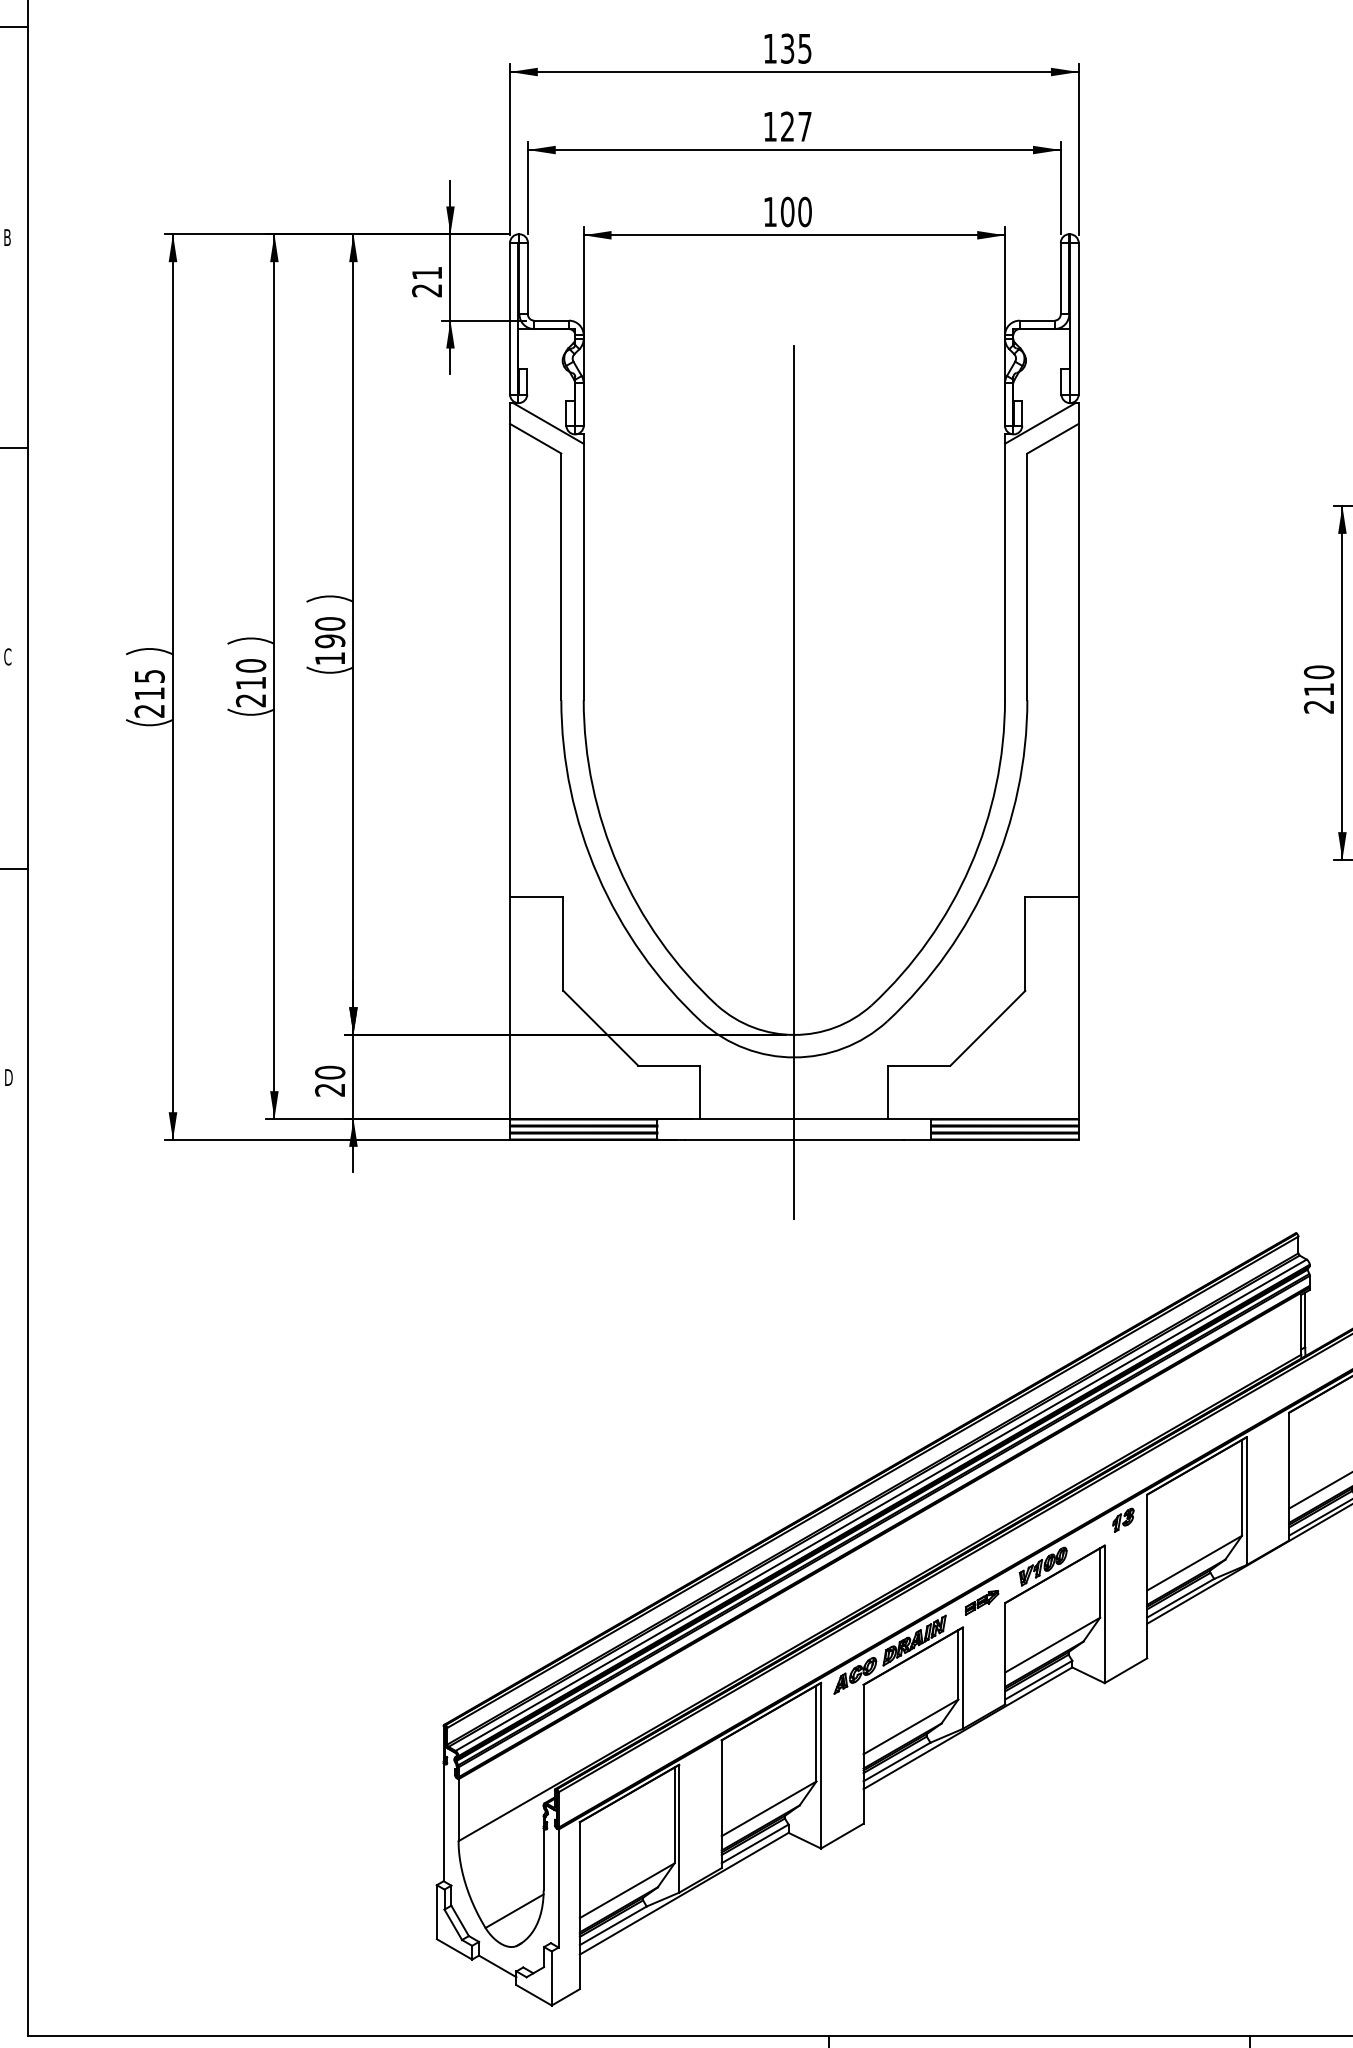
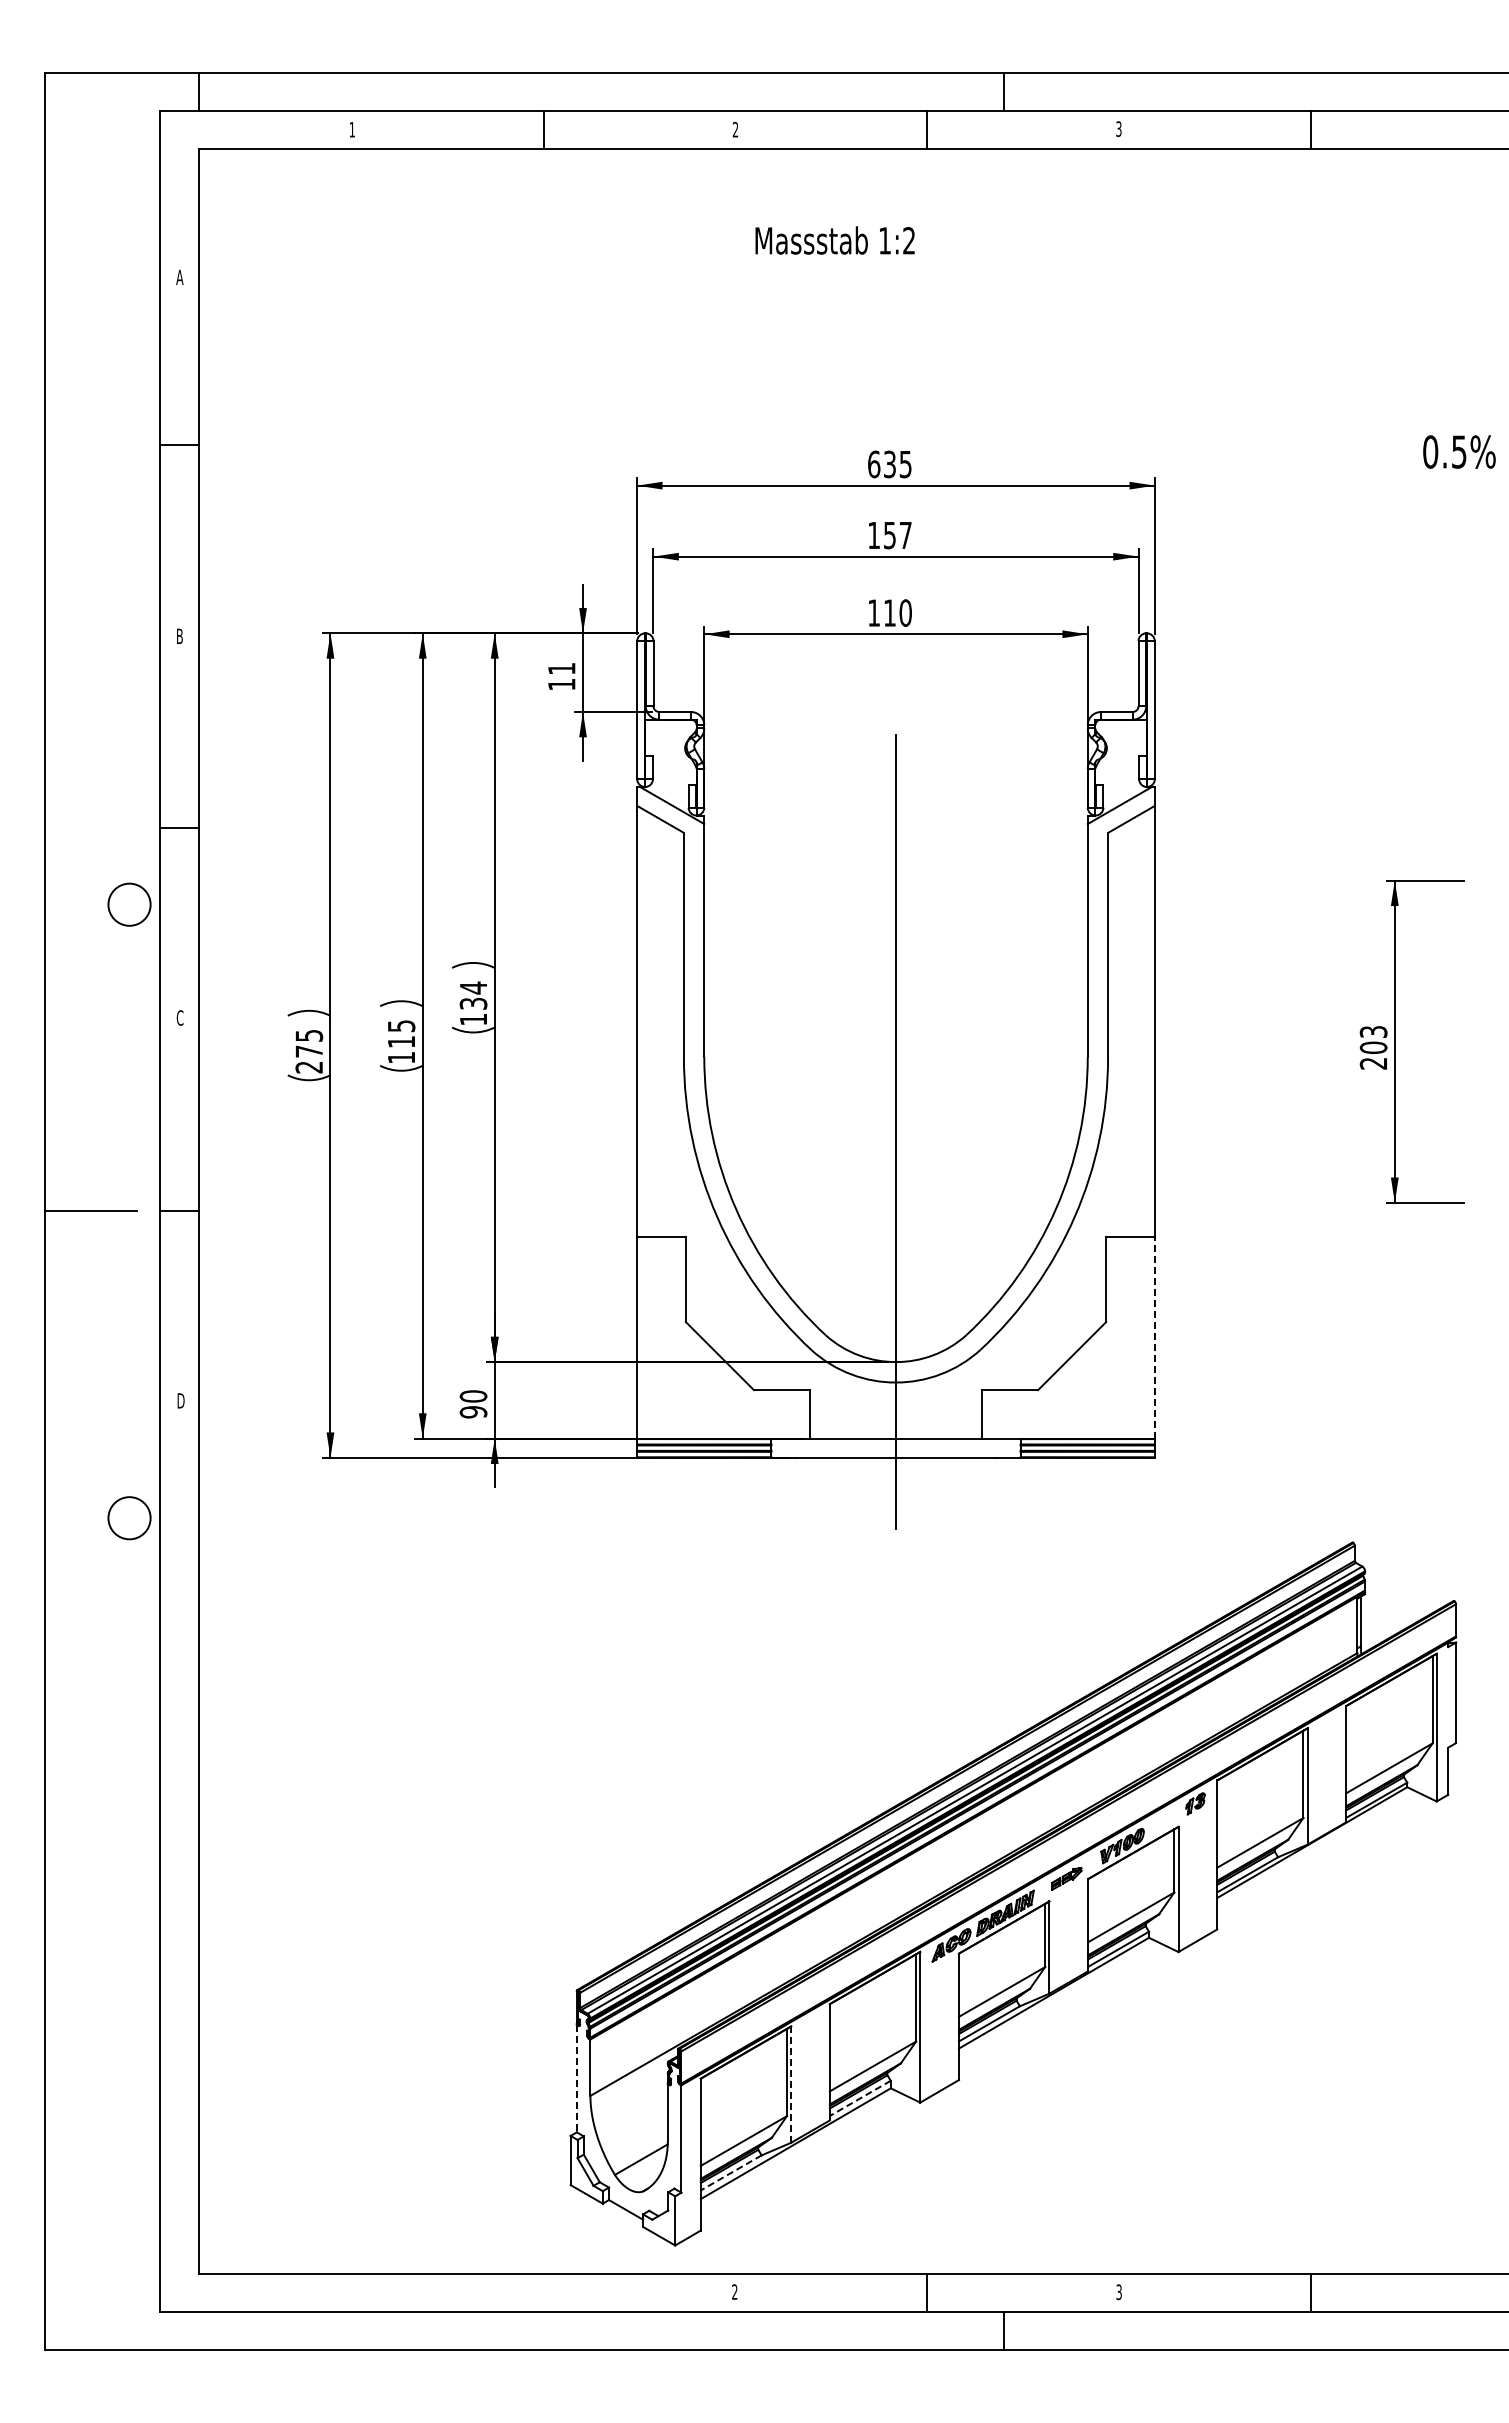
text: (770, 48) -> (874, 464), 135 -> 635
text: (787, 126) -> (889, 535), 127 -> 157
text: (787, 211) -> (889, 612), 100 -> 110
text: (426, 290) -> (561, 684), 21 -> 11
text: (330, 632) -> (473, 995), 190 -> 134
text: (1318, 680) -> (1373, 1039), 210 -> 203
text: (251, 682) -> (401, 1041), 210 -> 115
text: (148, 693) -> (308, 1051), 215 -> 275
line: (1078, 1007) -> (1154, 1337), solid -> dashed
text: (330, 1090) -> (473, 1412), 20 -> 90
line: (443, 1822) -> (576, 2078), solid -> dashed
line: (679, 1828) -> (791, 2084), solid -> dashed
line: (754, 1844) -> (859, 2098), solid -> dashed
line: (612, 1926) -> (730, 2173), solid -> dashed

